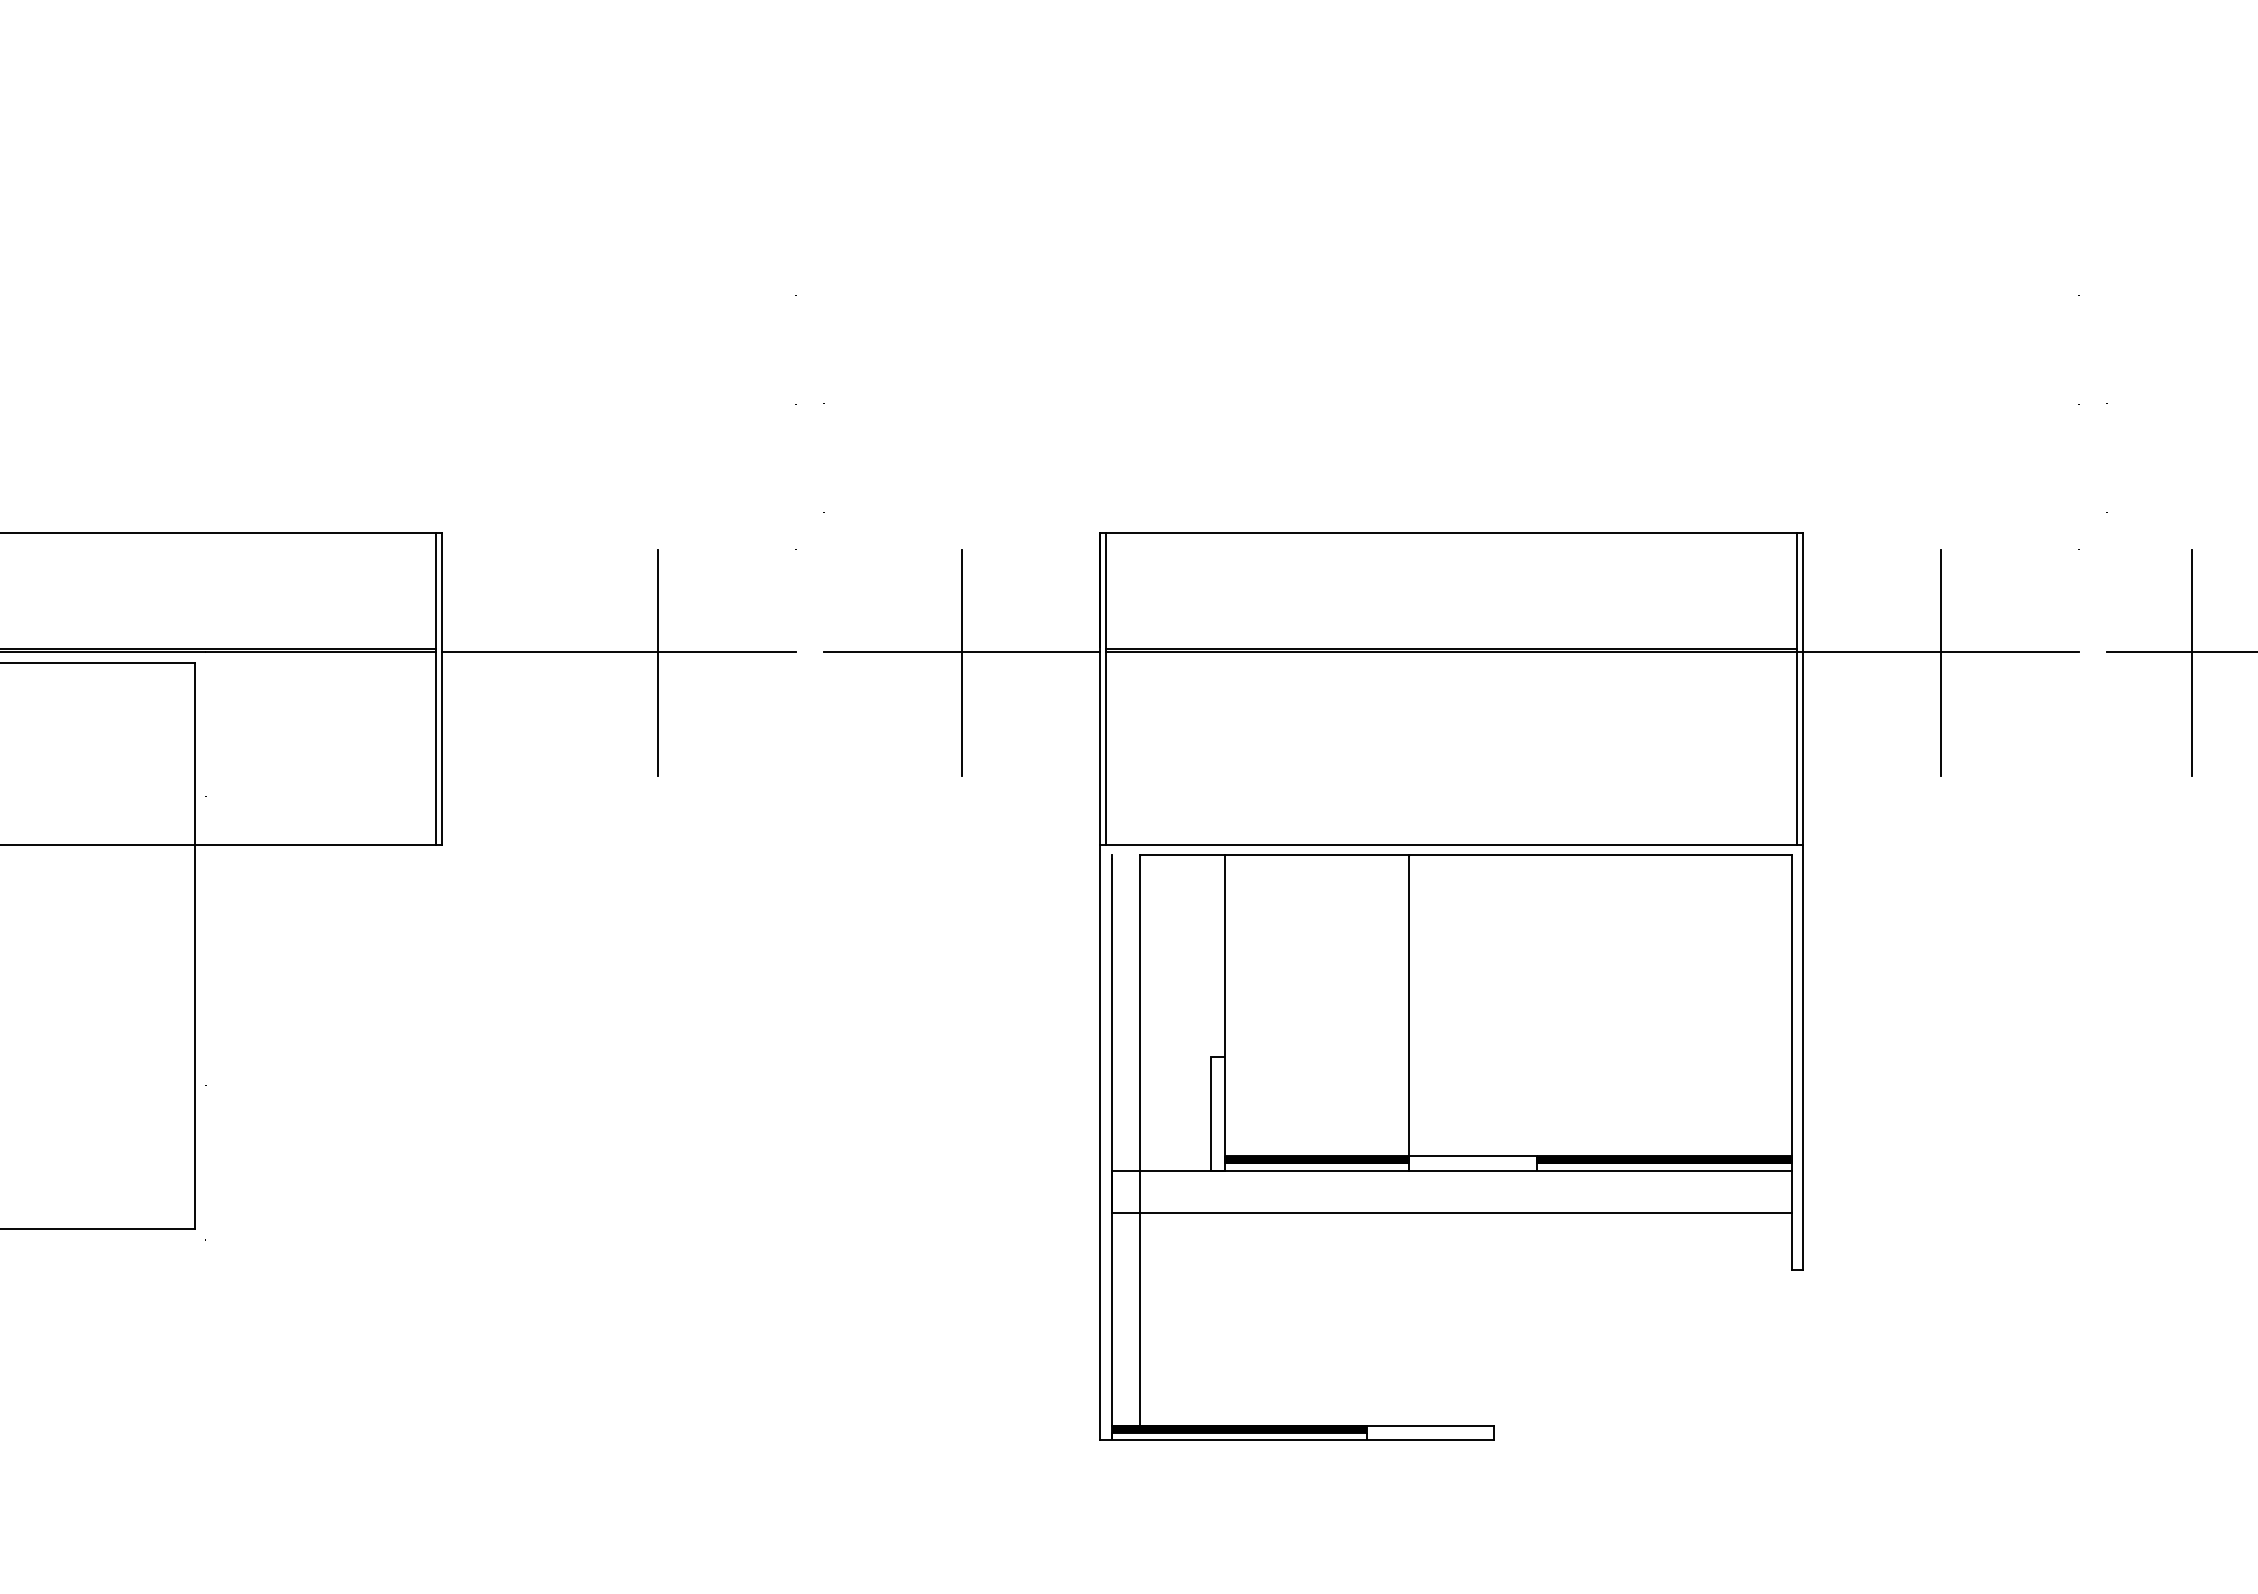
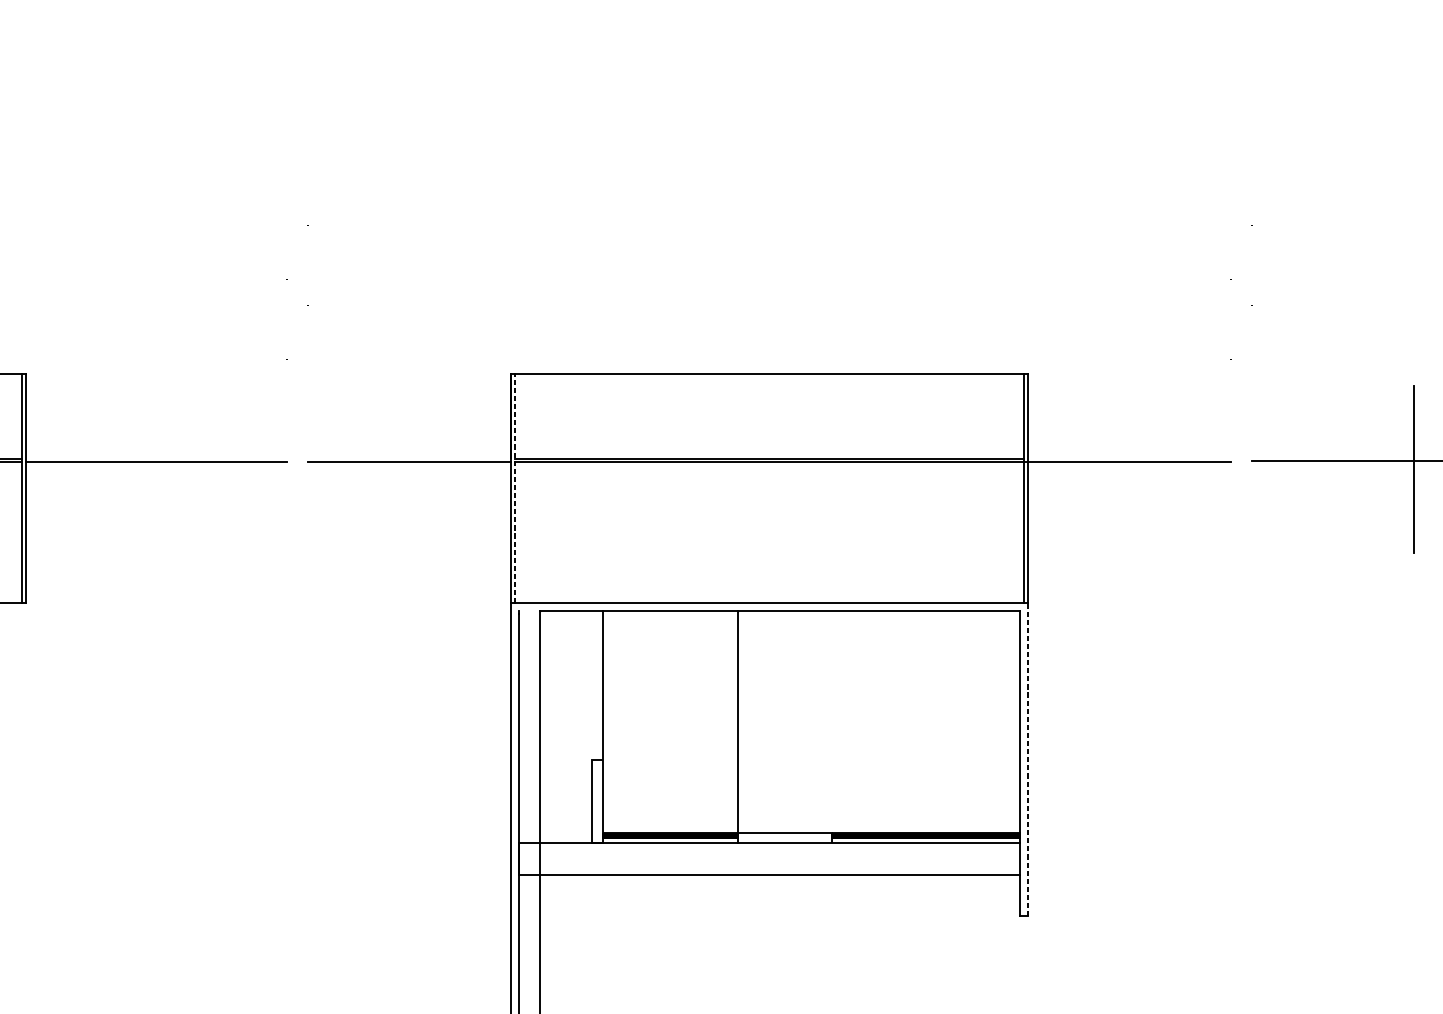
line: (657, 662) -> (184, 469), removed
line: (962, 662) -> (409, 469), removed
line: (1940, 662) -> (1129, 469), removed
line: (2191, 662) -> (1314, 469), removed
line: (1105, 688) -> (514, 488), solid -> dashed
line: (1802, 1057) -> (1027, 760), solid -> dashed

